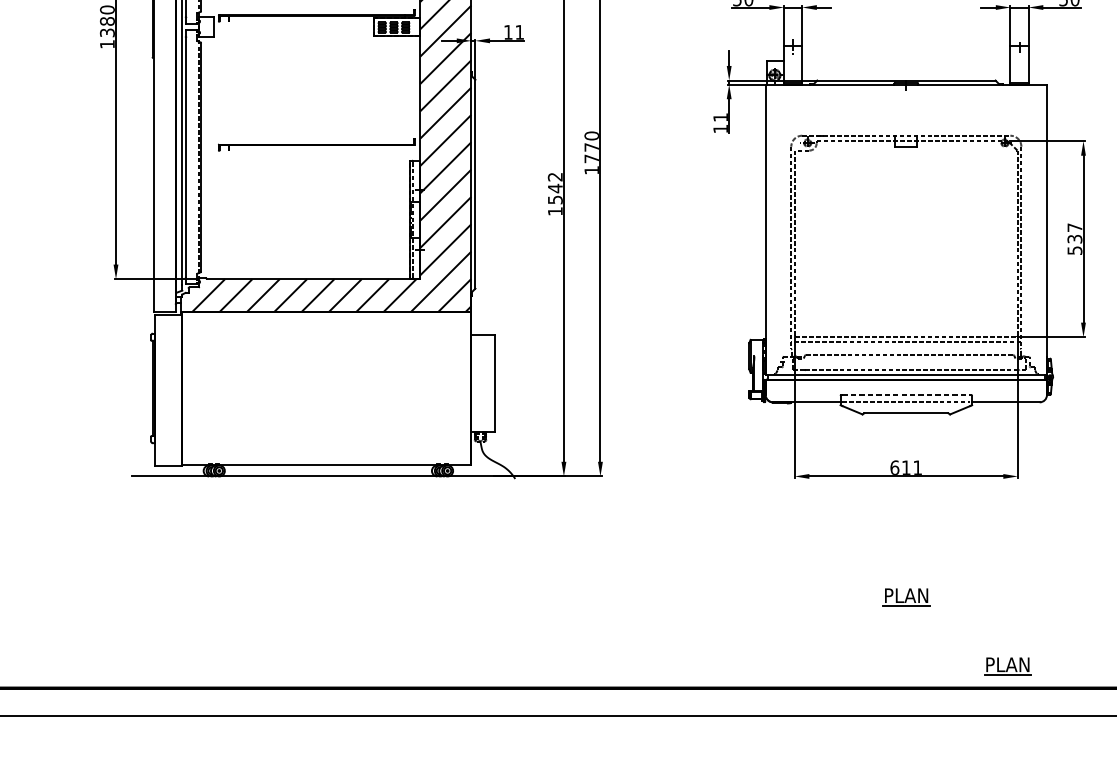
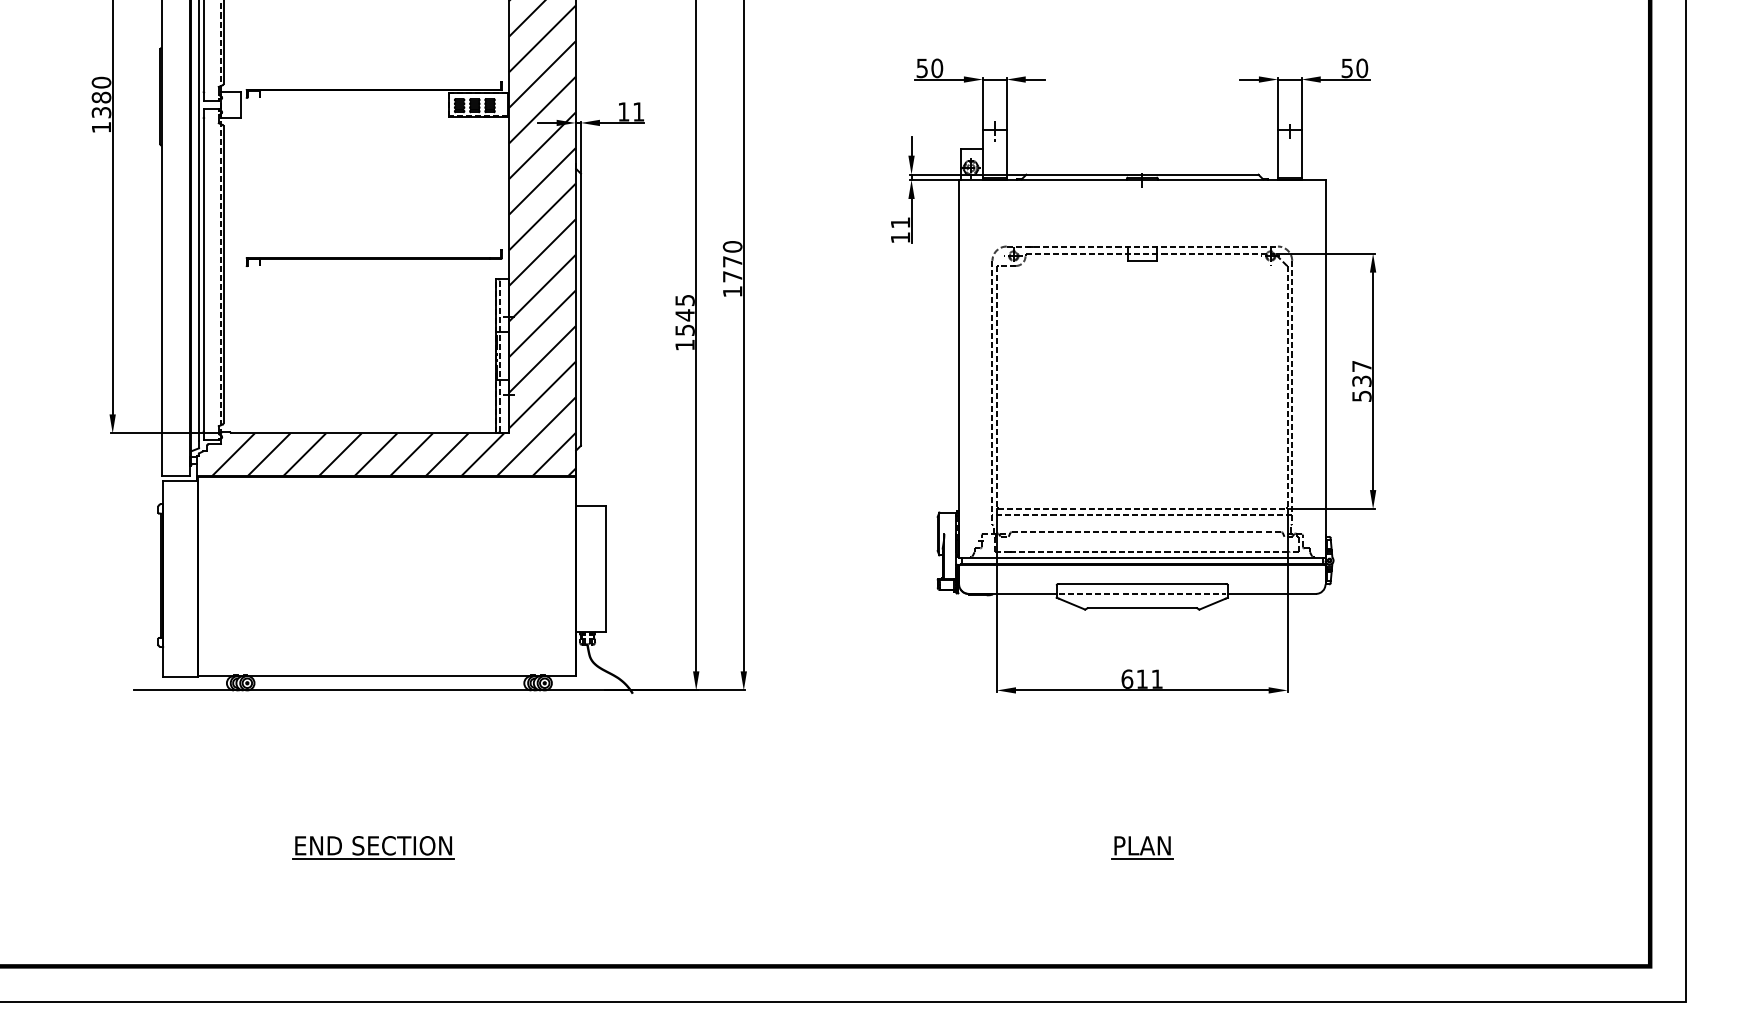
text: (554, 177) -> (684, 300), 1542 -> 1545
line: (906, 395) -> (1142, 584), dashed -> solid
part: (316, 597) -> (373, 847), added
part: (1007, 666) -> (1274, 937), removed

